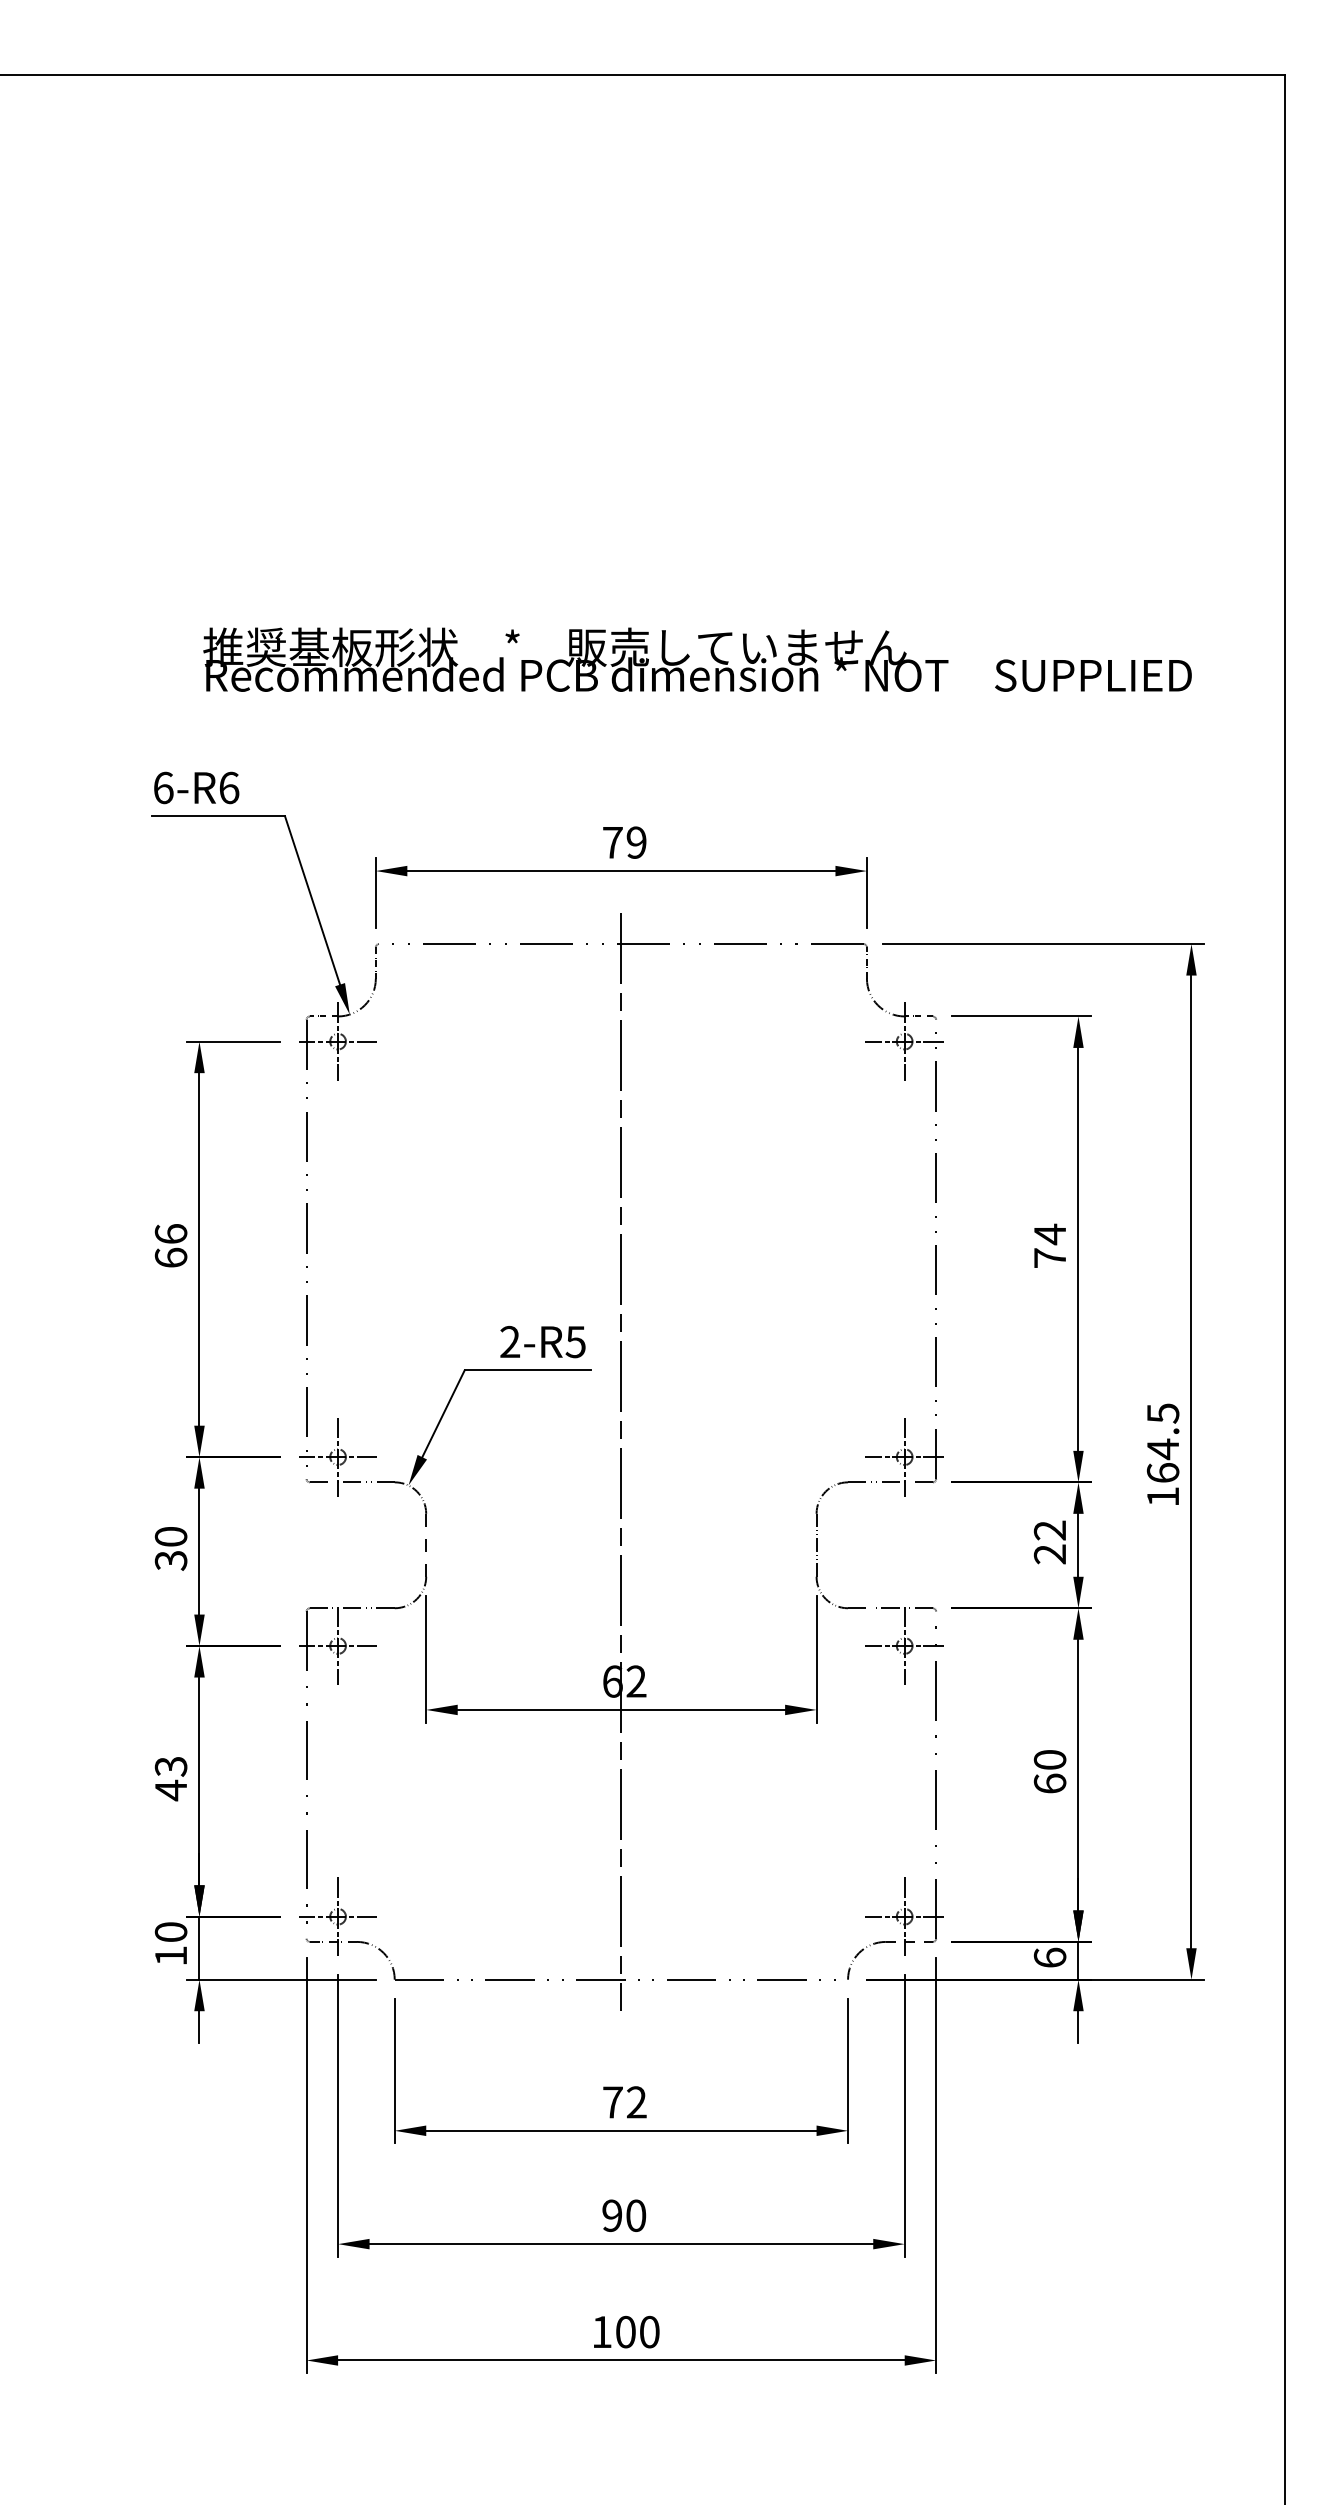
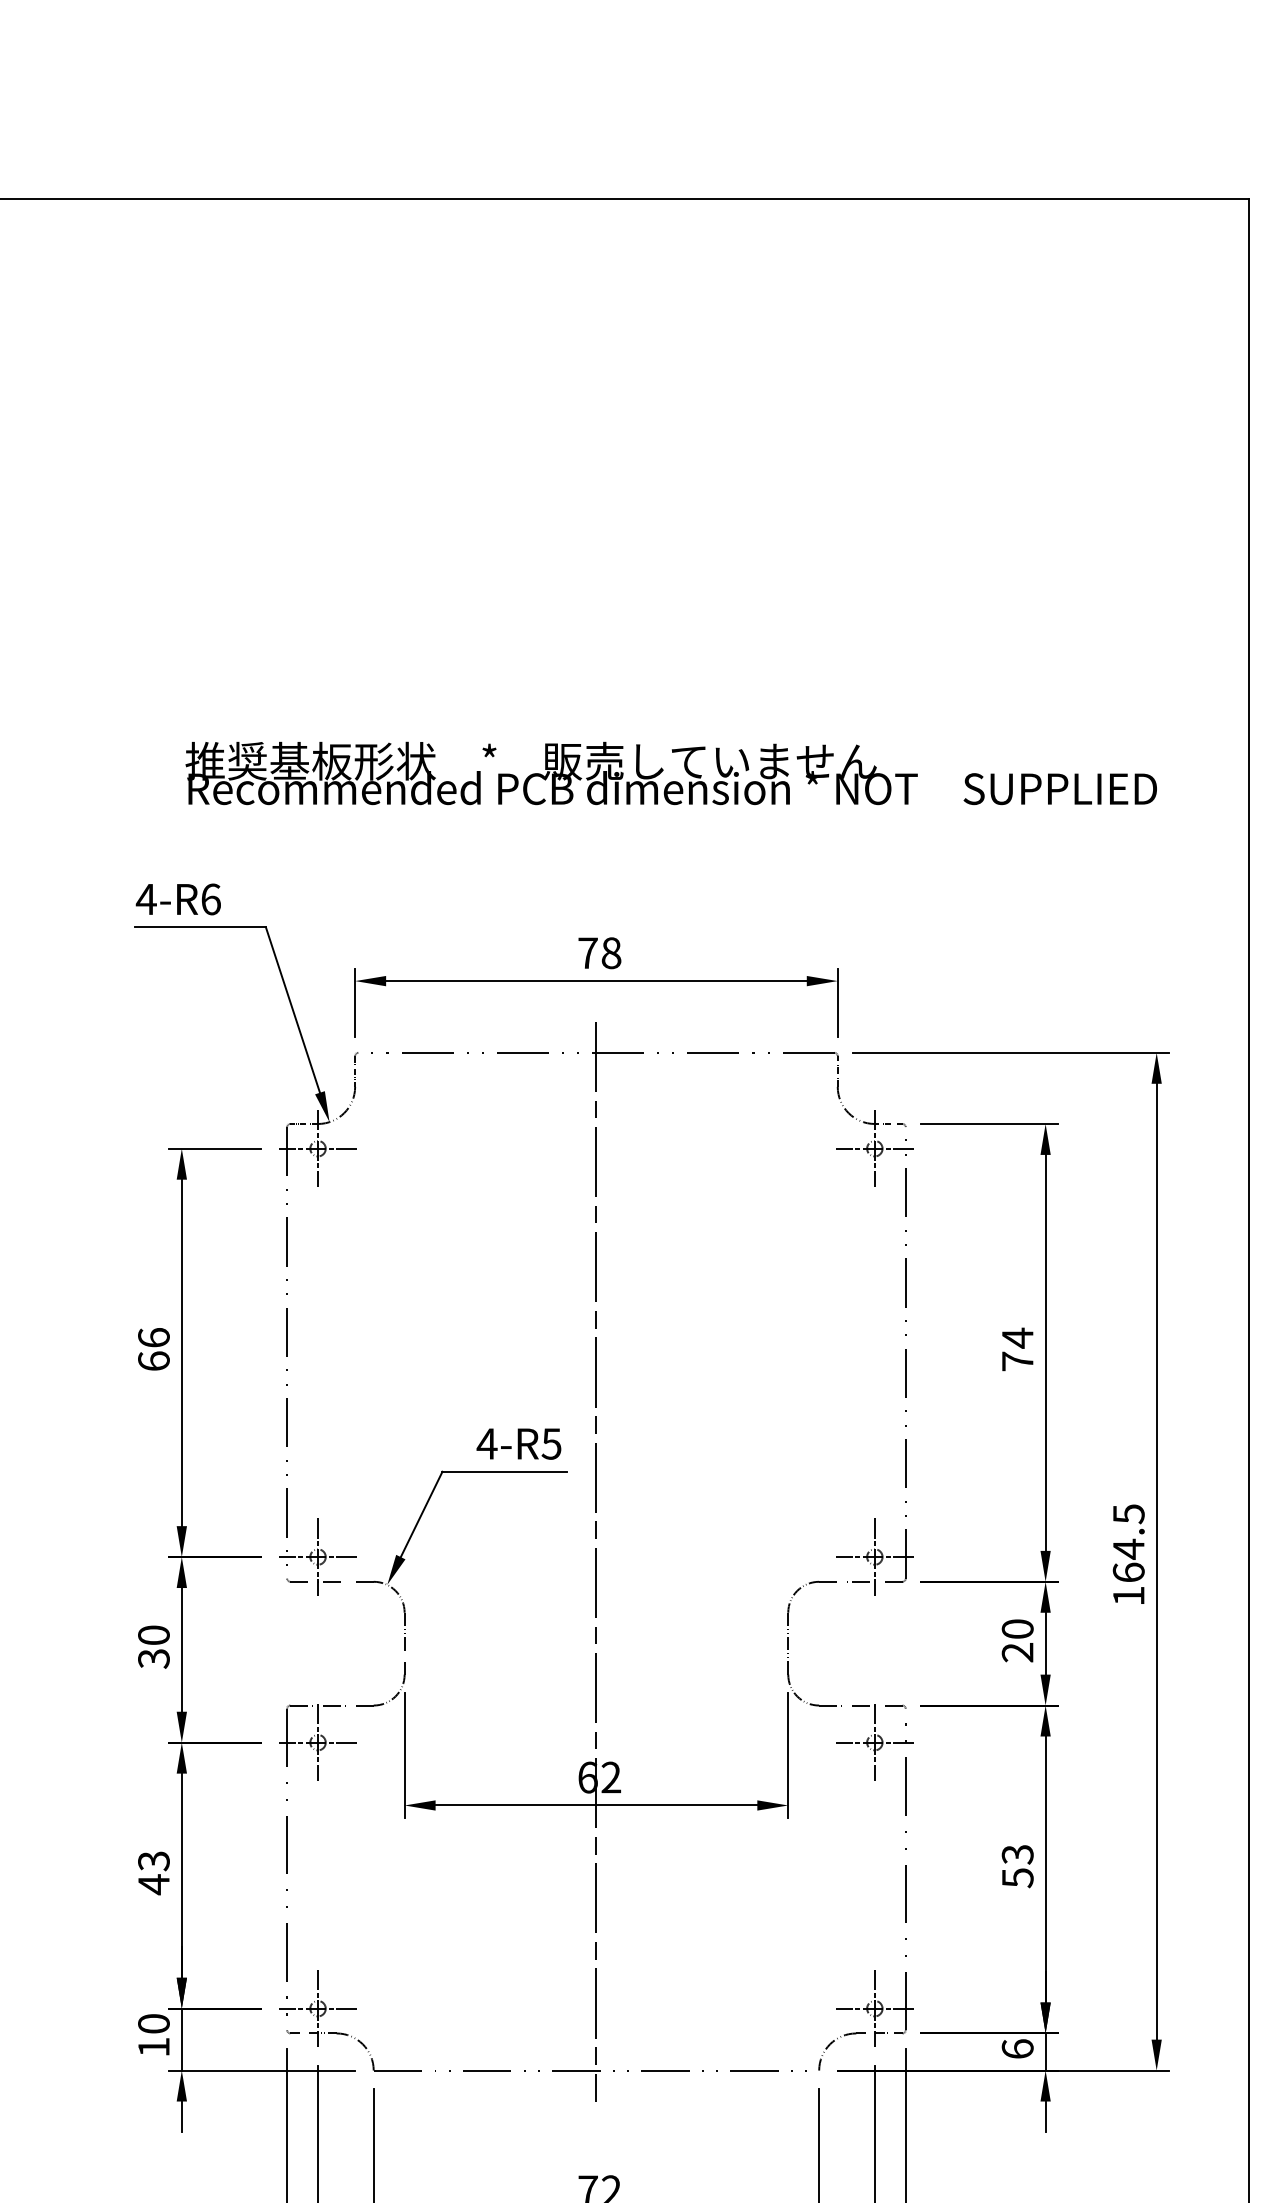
text: (163, 787) -> (146, 898), 6-R6 -> 4-R6
text: (636, 842) -> (611, 953), 79 -> 78
text: (509, 1341) -> (486, 1443), 2-R5 -> 4-R5
text: (1049, 1530) -> (1017, 1629), 22 -> 20
text: (1049, 1772) -> (1017, 1866), 60 -> 53

